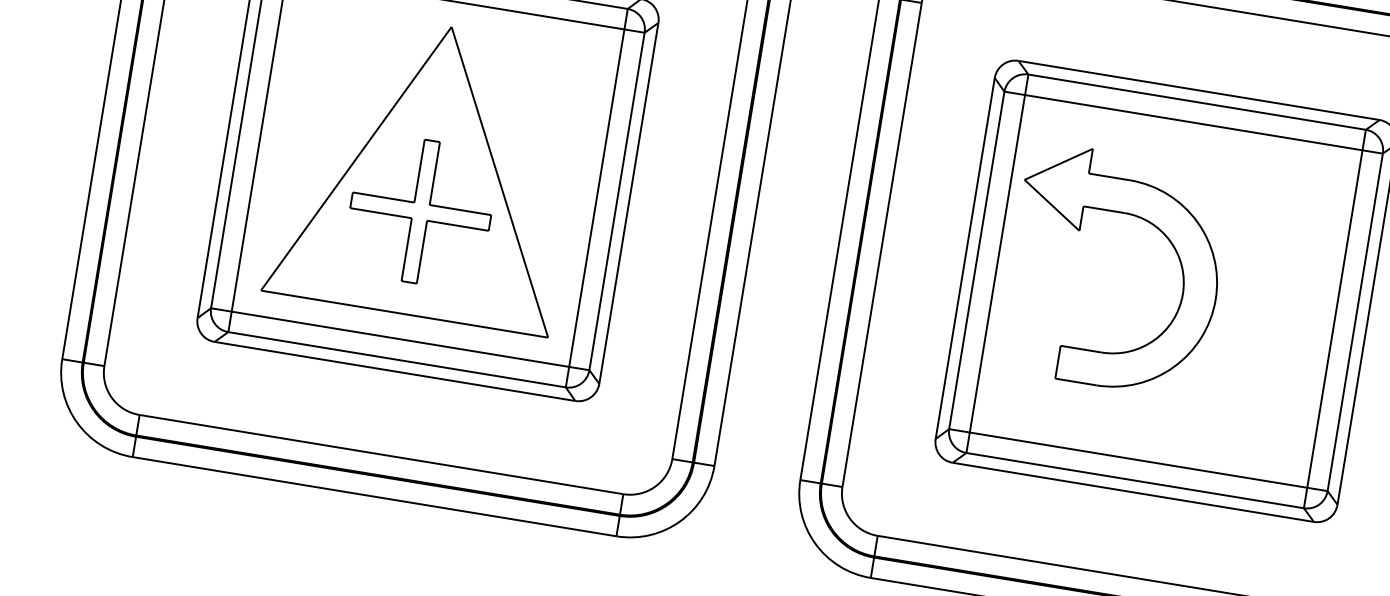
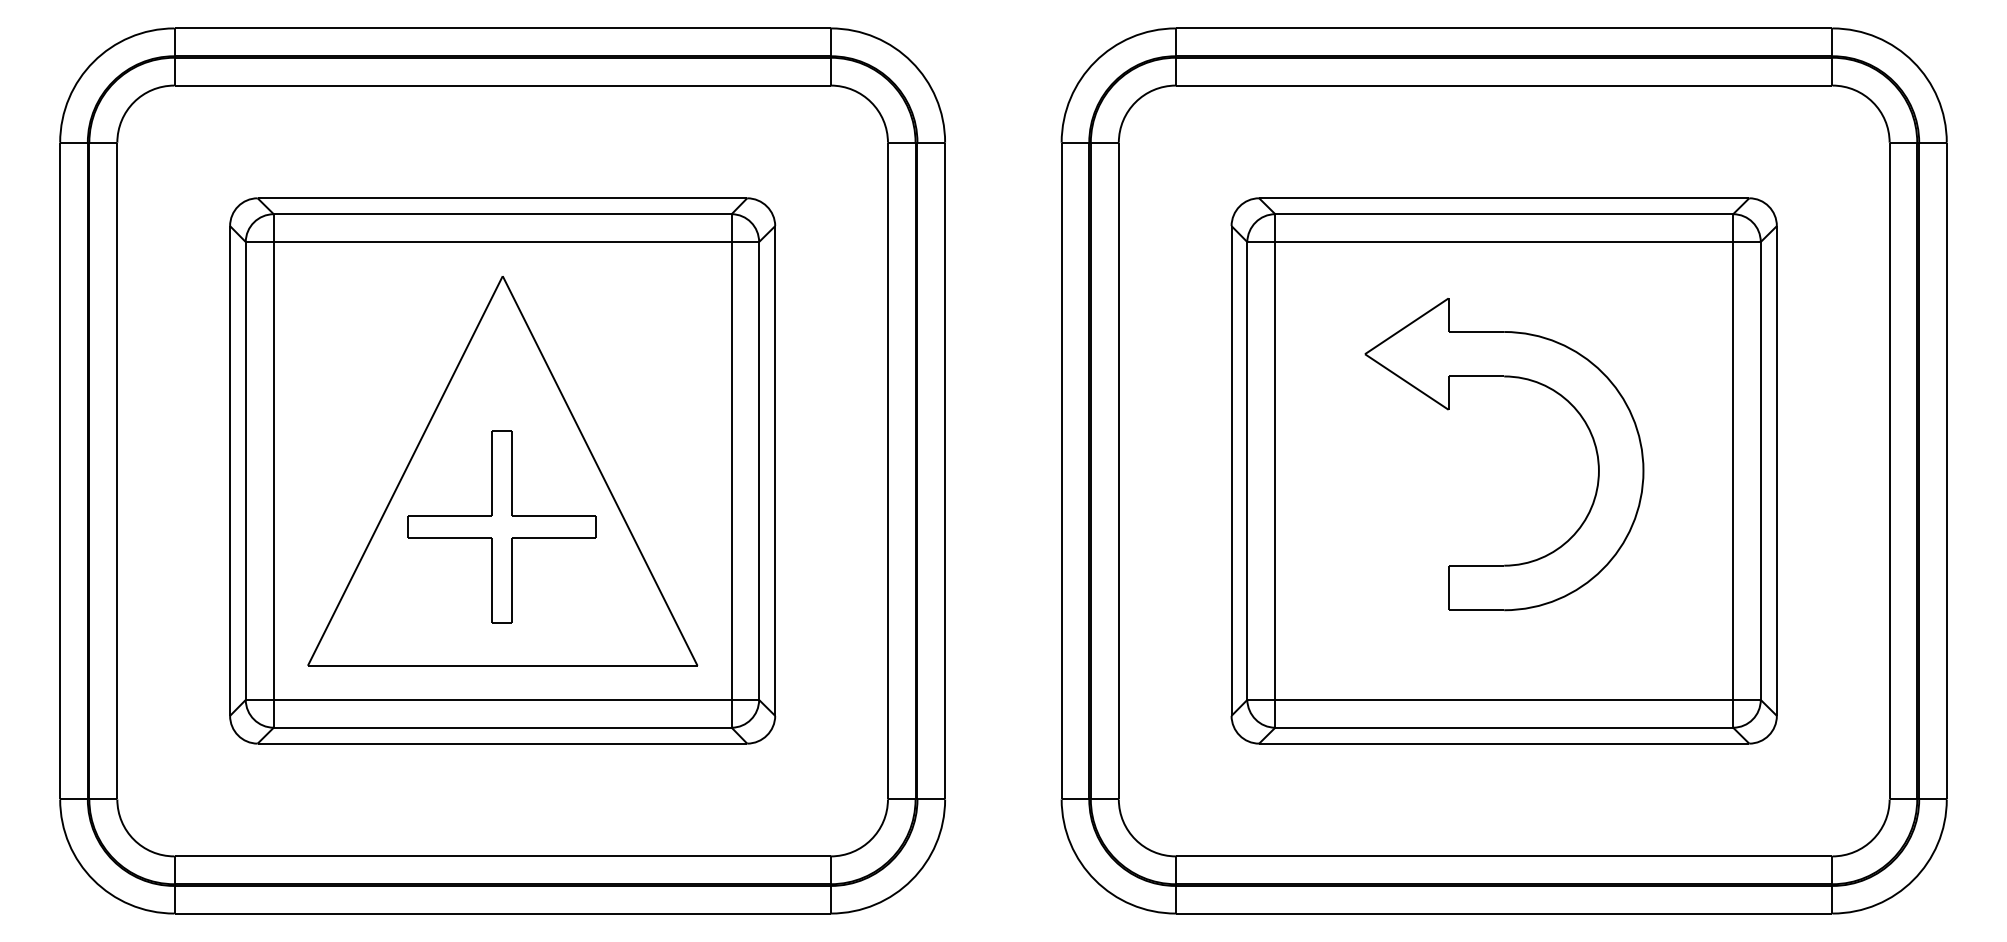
part: (1080, 230) -> (1449, 409), moved

